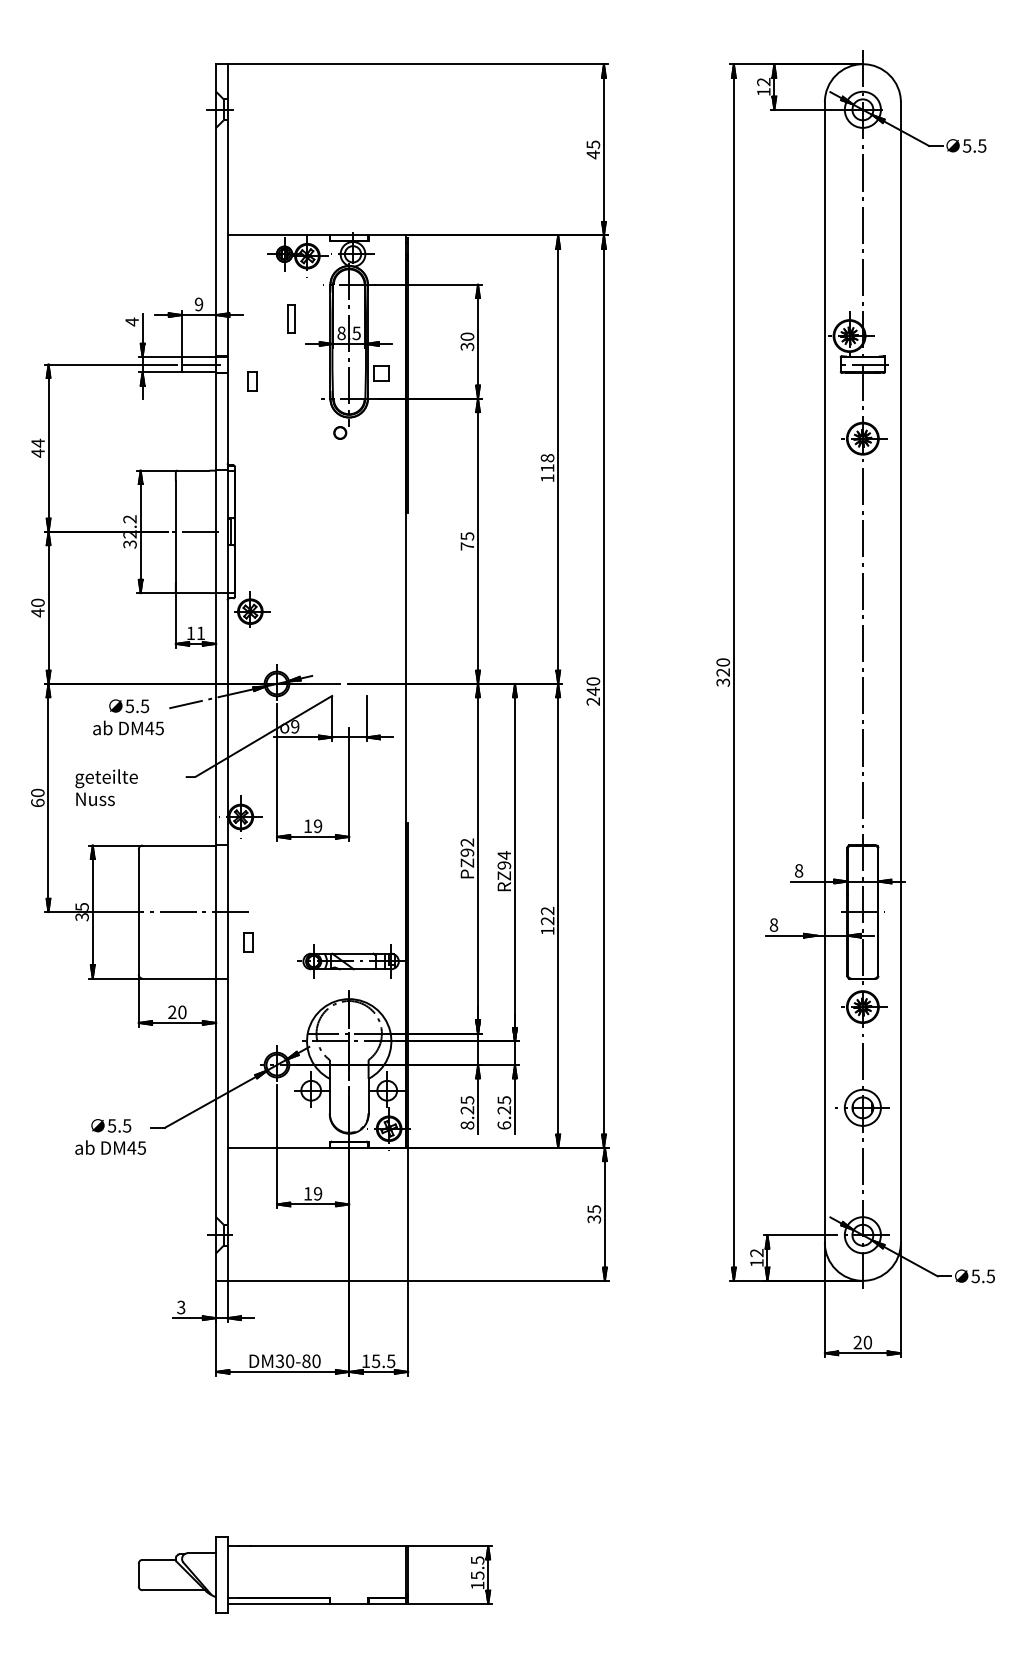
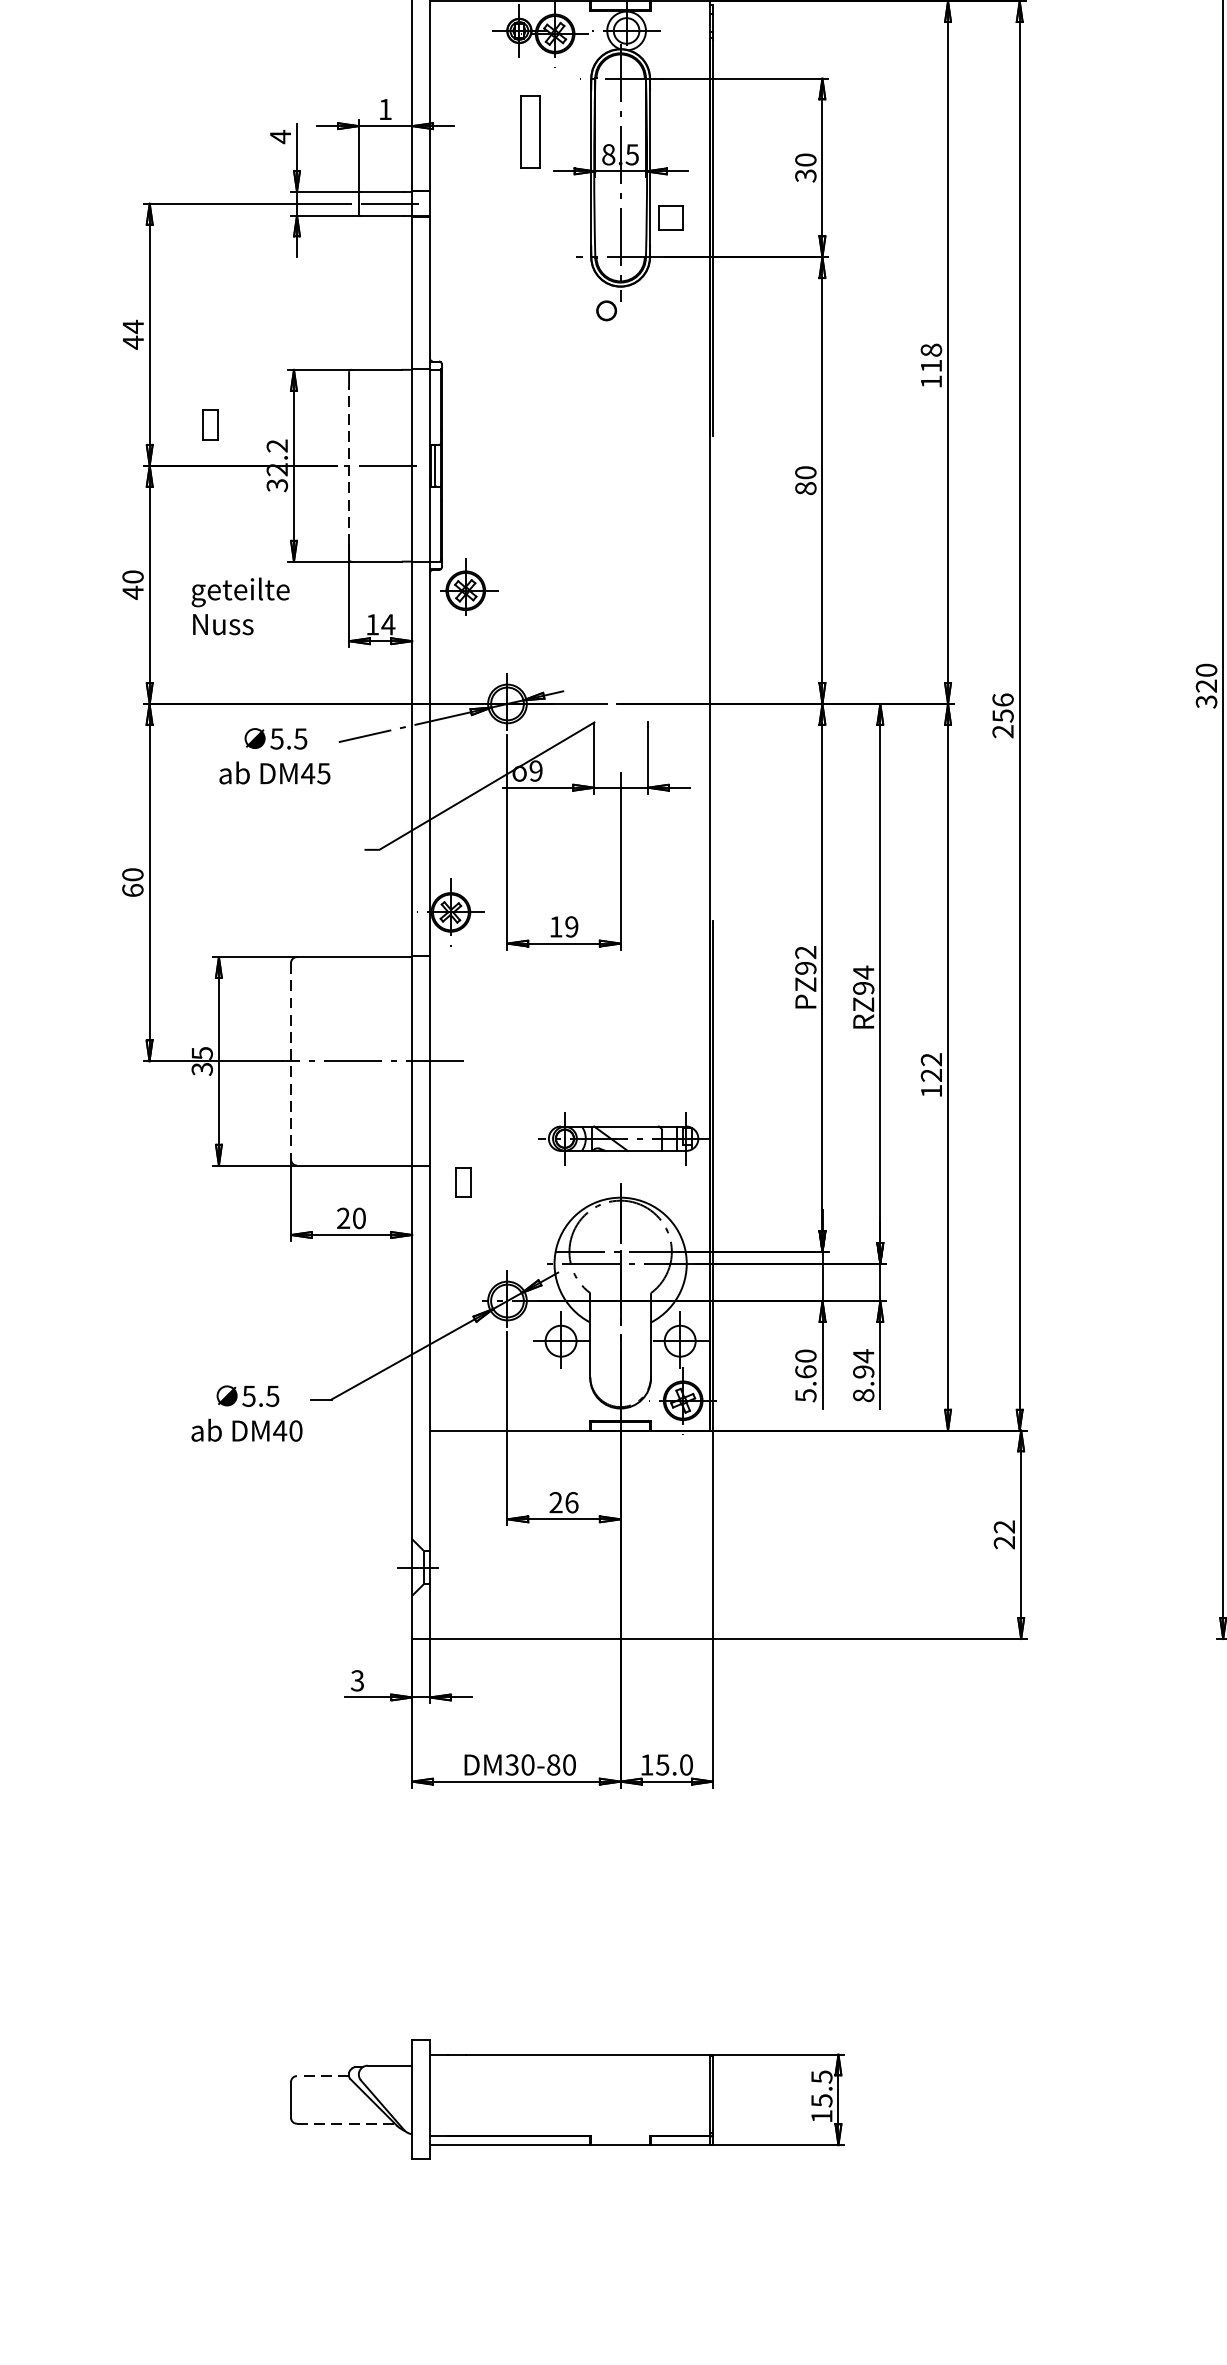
text: (198, 304) -> (384, 109), 9 -> 1
part: (291, 318) -> (530, 131), size x1.6
part: (252, 381) -> (210, 424), moved
line: (175, 531) -> (348, 465), solid -> dashed
text: (467, 541) -> (805, 480), 75 -> 80
text: (200, 632) -> (387, 623), 11 -> 14
text: (593, 686) -> (1003, 707), 240 -> 256
text: (106, 787) -> (240, 606), moved
line: (138, 912) -> (290, 1061), solid -> dashed
part: (248, 942) -> (462, 1182), moved
text: (467, 1112) -> (805, 1375), 8.25 -> 5.60
text: (504, 1112) -> (863, 1375), 6.25 -> 8.94
text: (141, 1147) -> (295, 1430), DM45 -> DM40
text: (312, 1193) -> (563, 1502), 19 -> 26
text: (594, 1214) -> (1004, 1535), 35 -> 22
text: (391, 1360) -> (686, 1763), 15.5 -> 15.0
line: (159, 1559) -> (323, 2075), solid -> dashed
line: (174, 1590) -> (346, 2124), solid -> dashed

